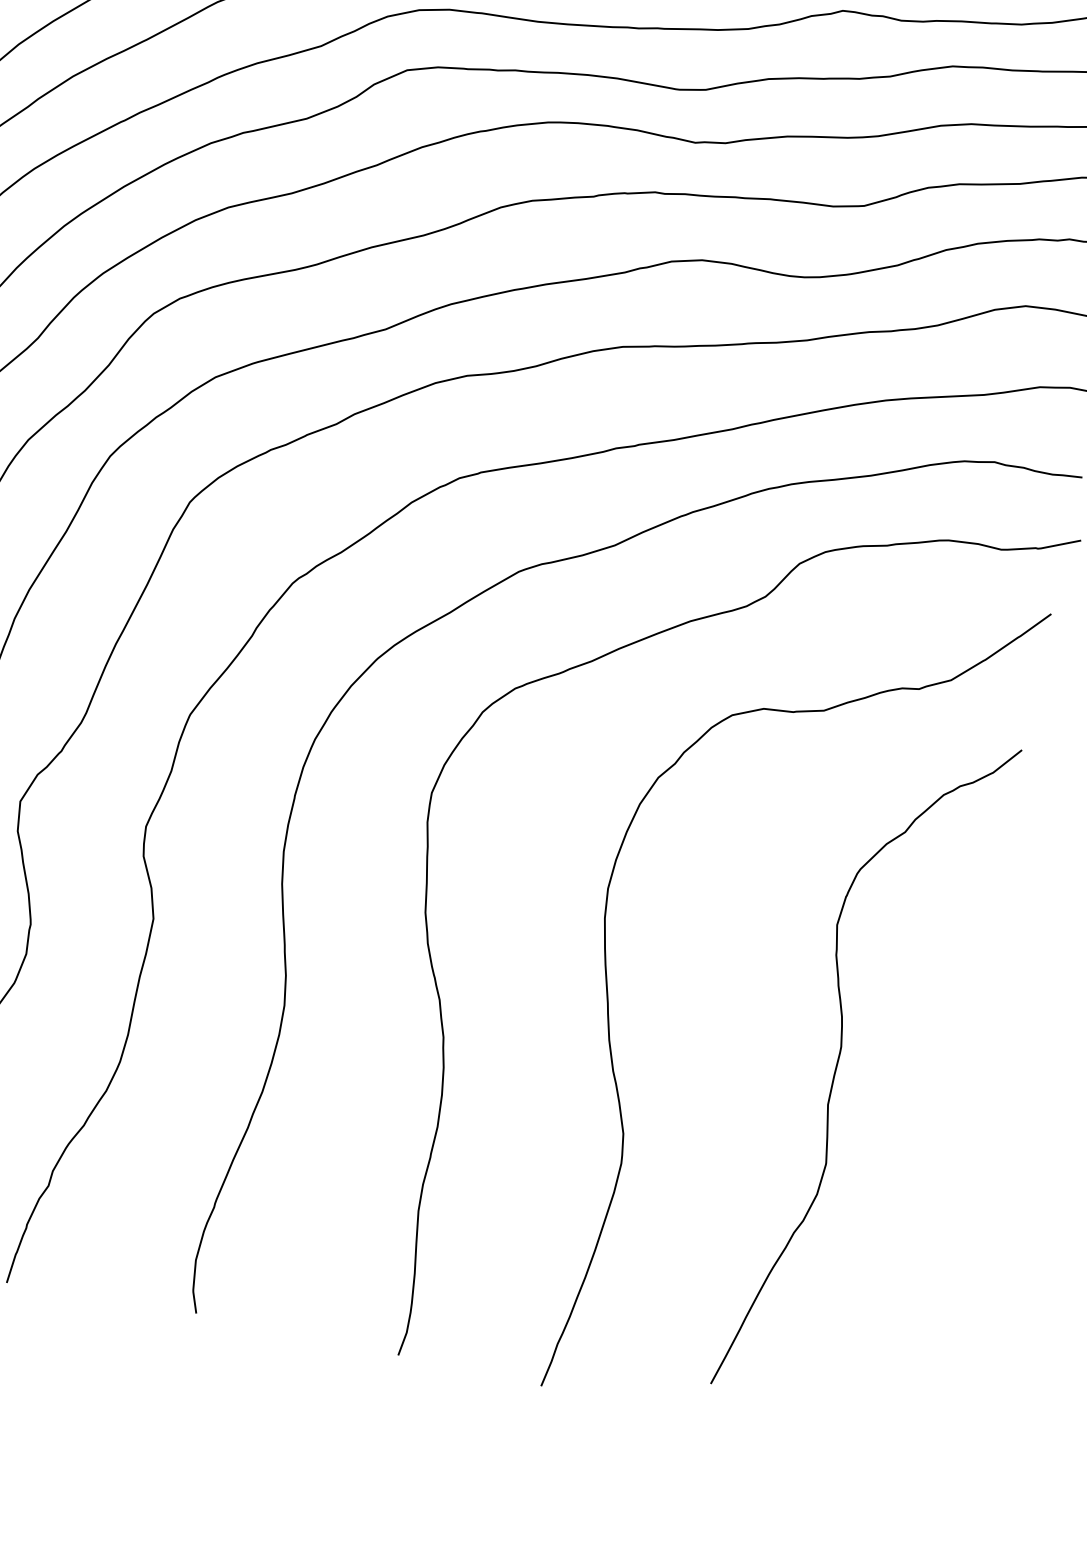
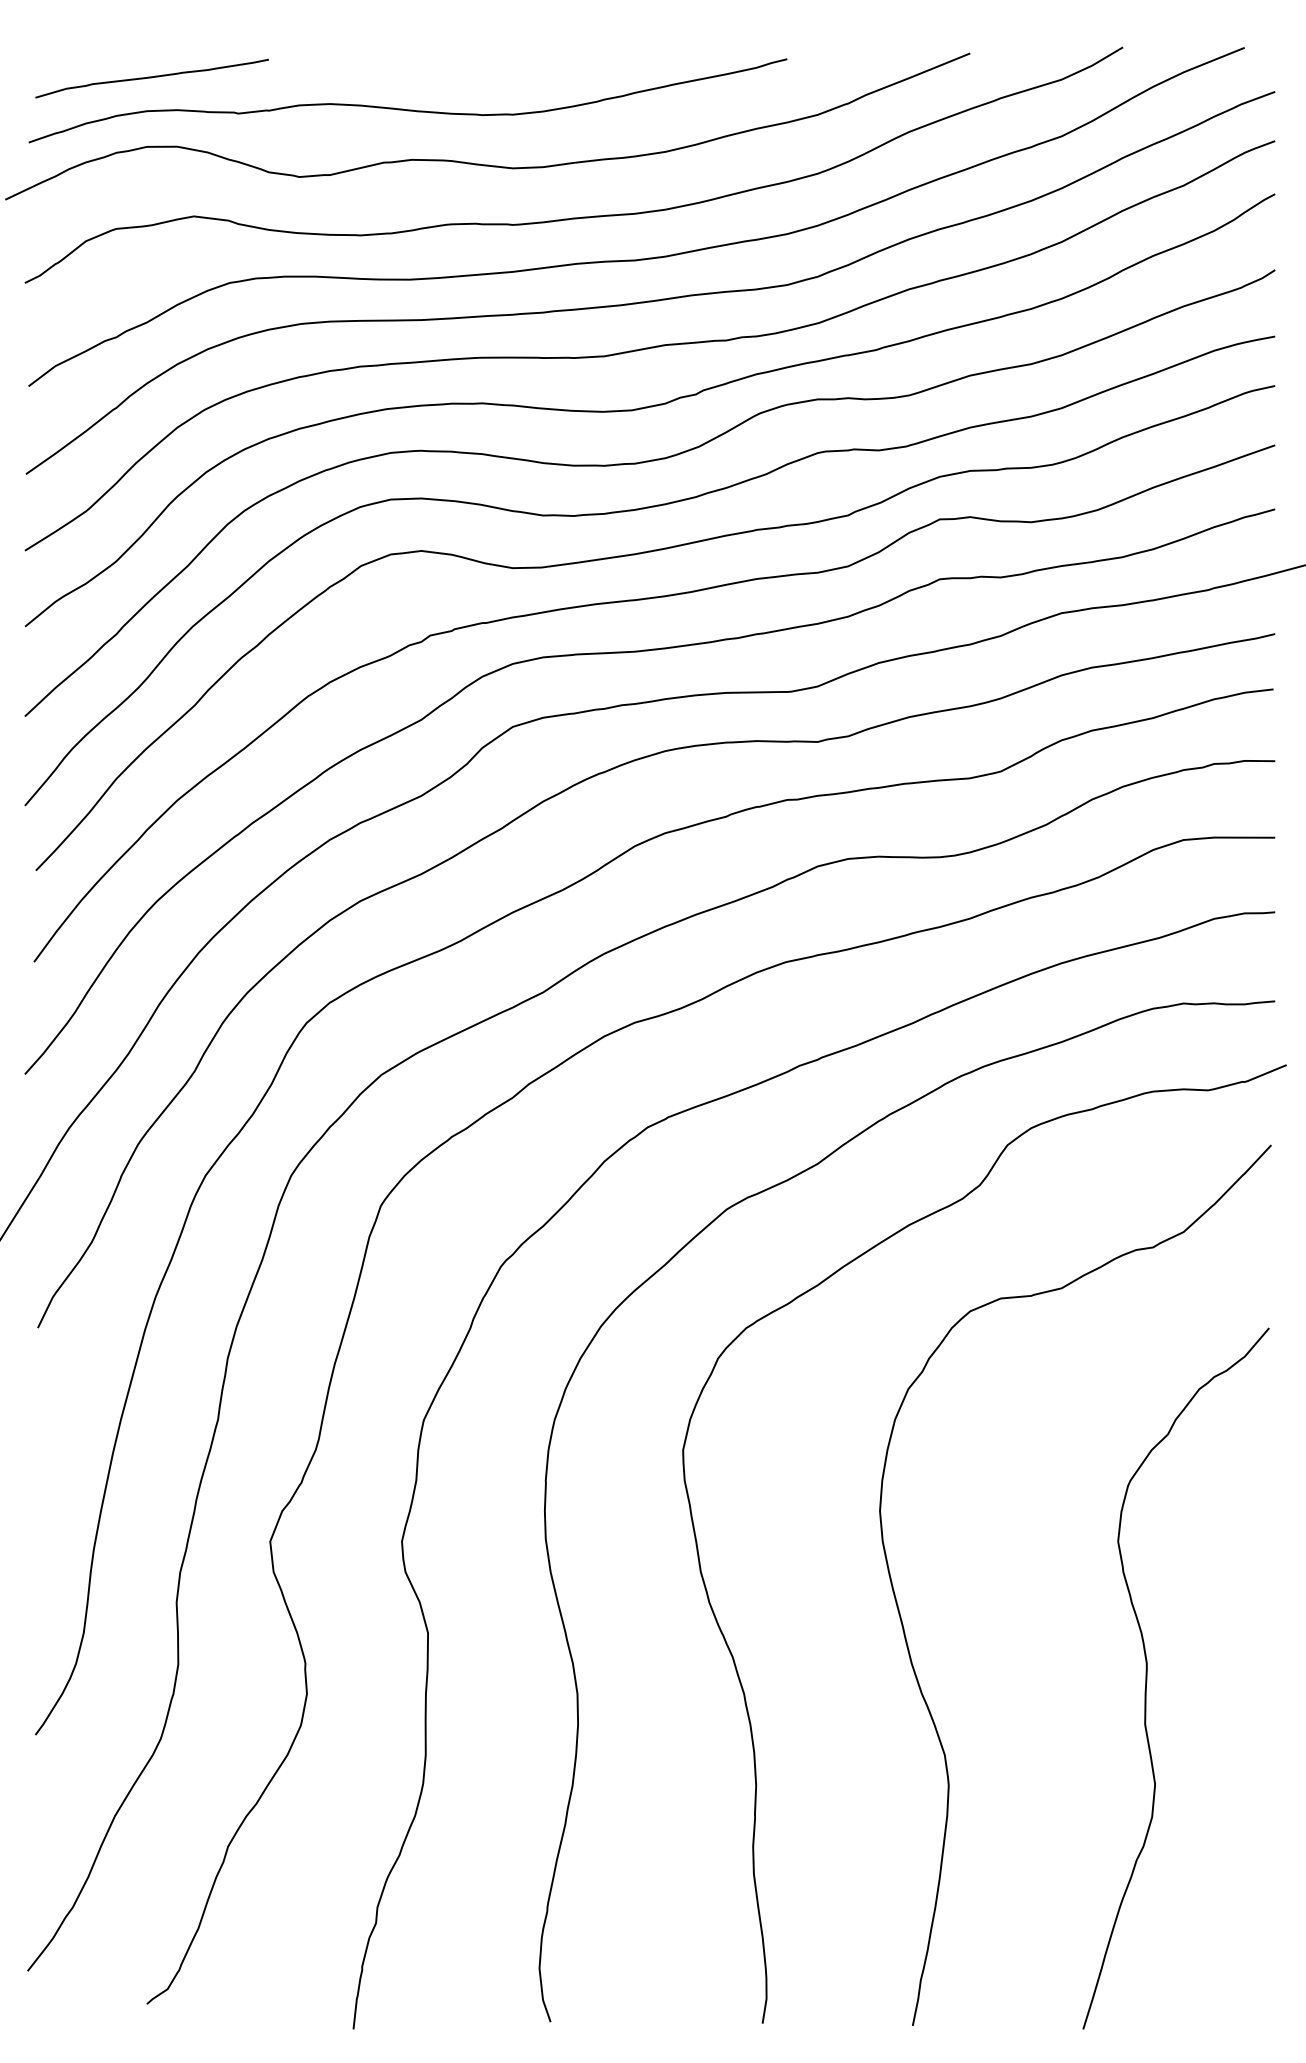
curve: (839, 1061) -> (1147, 1678), moved

